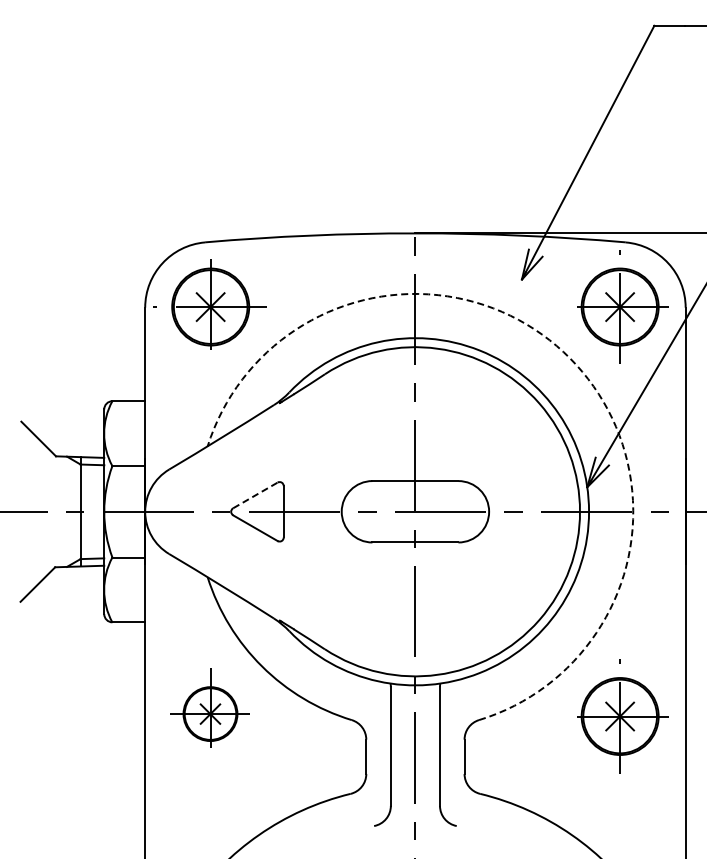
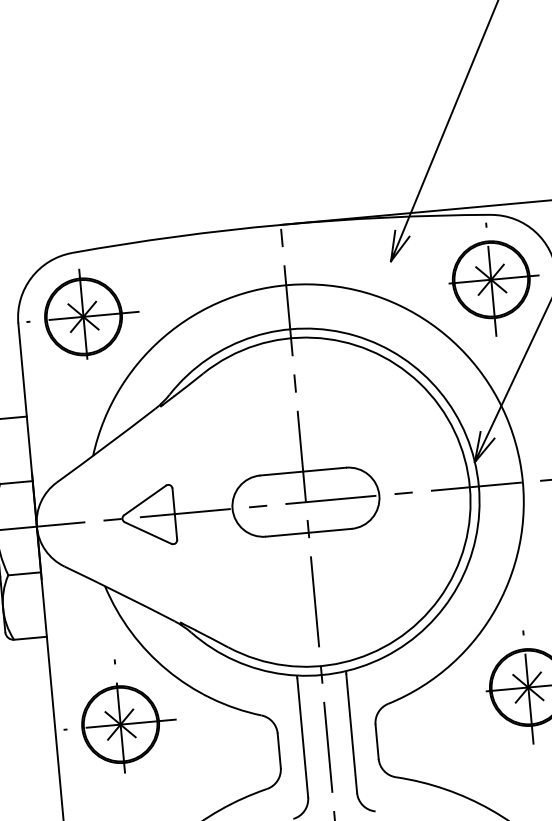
arc: (570, 358) -> (446, 335), dashed -> solid
line: (255, 495) -> (145, 500), dashed -> solid
part: (209, 708) -> (118, 716), size x1.43

